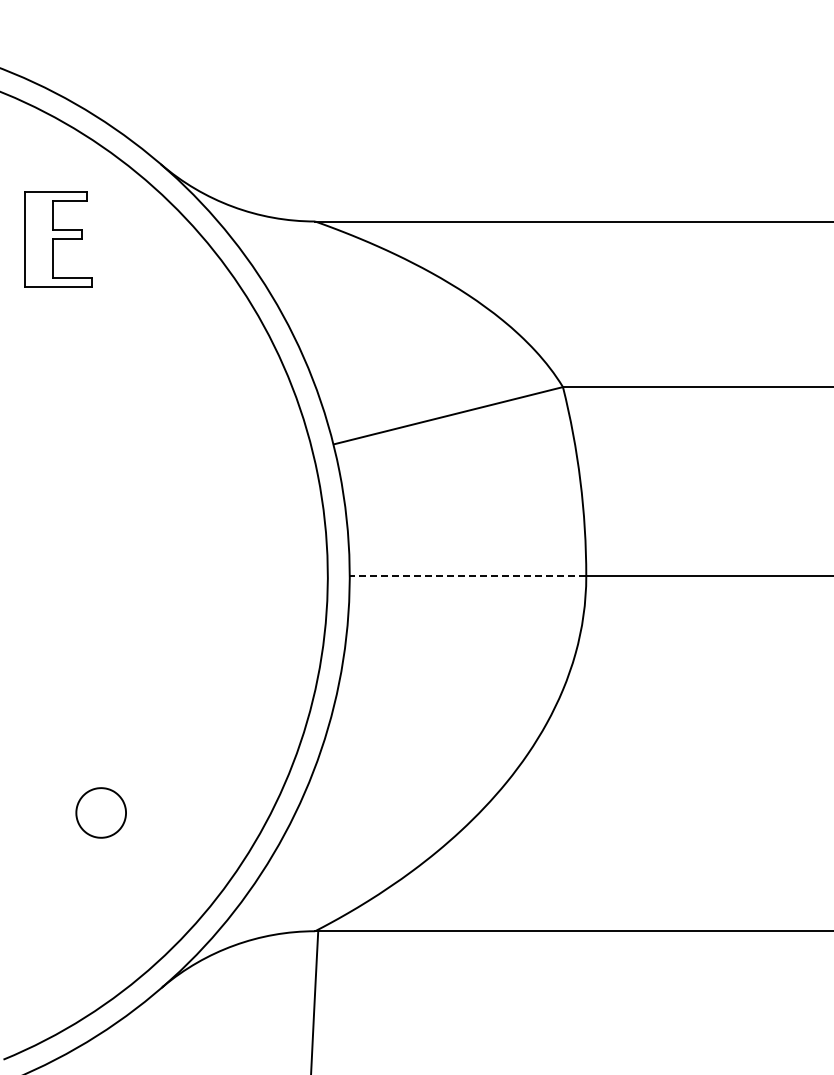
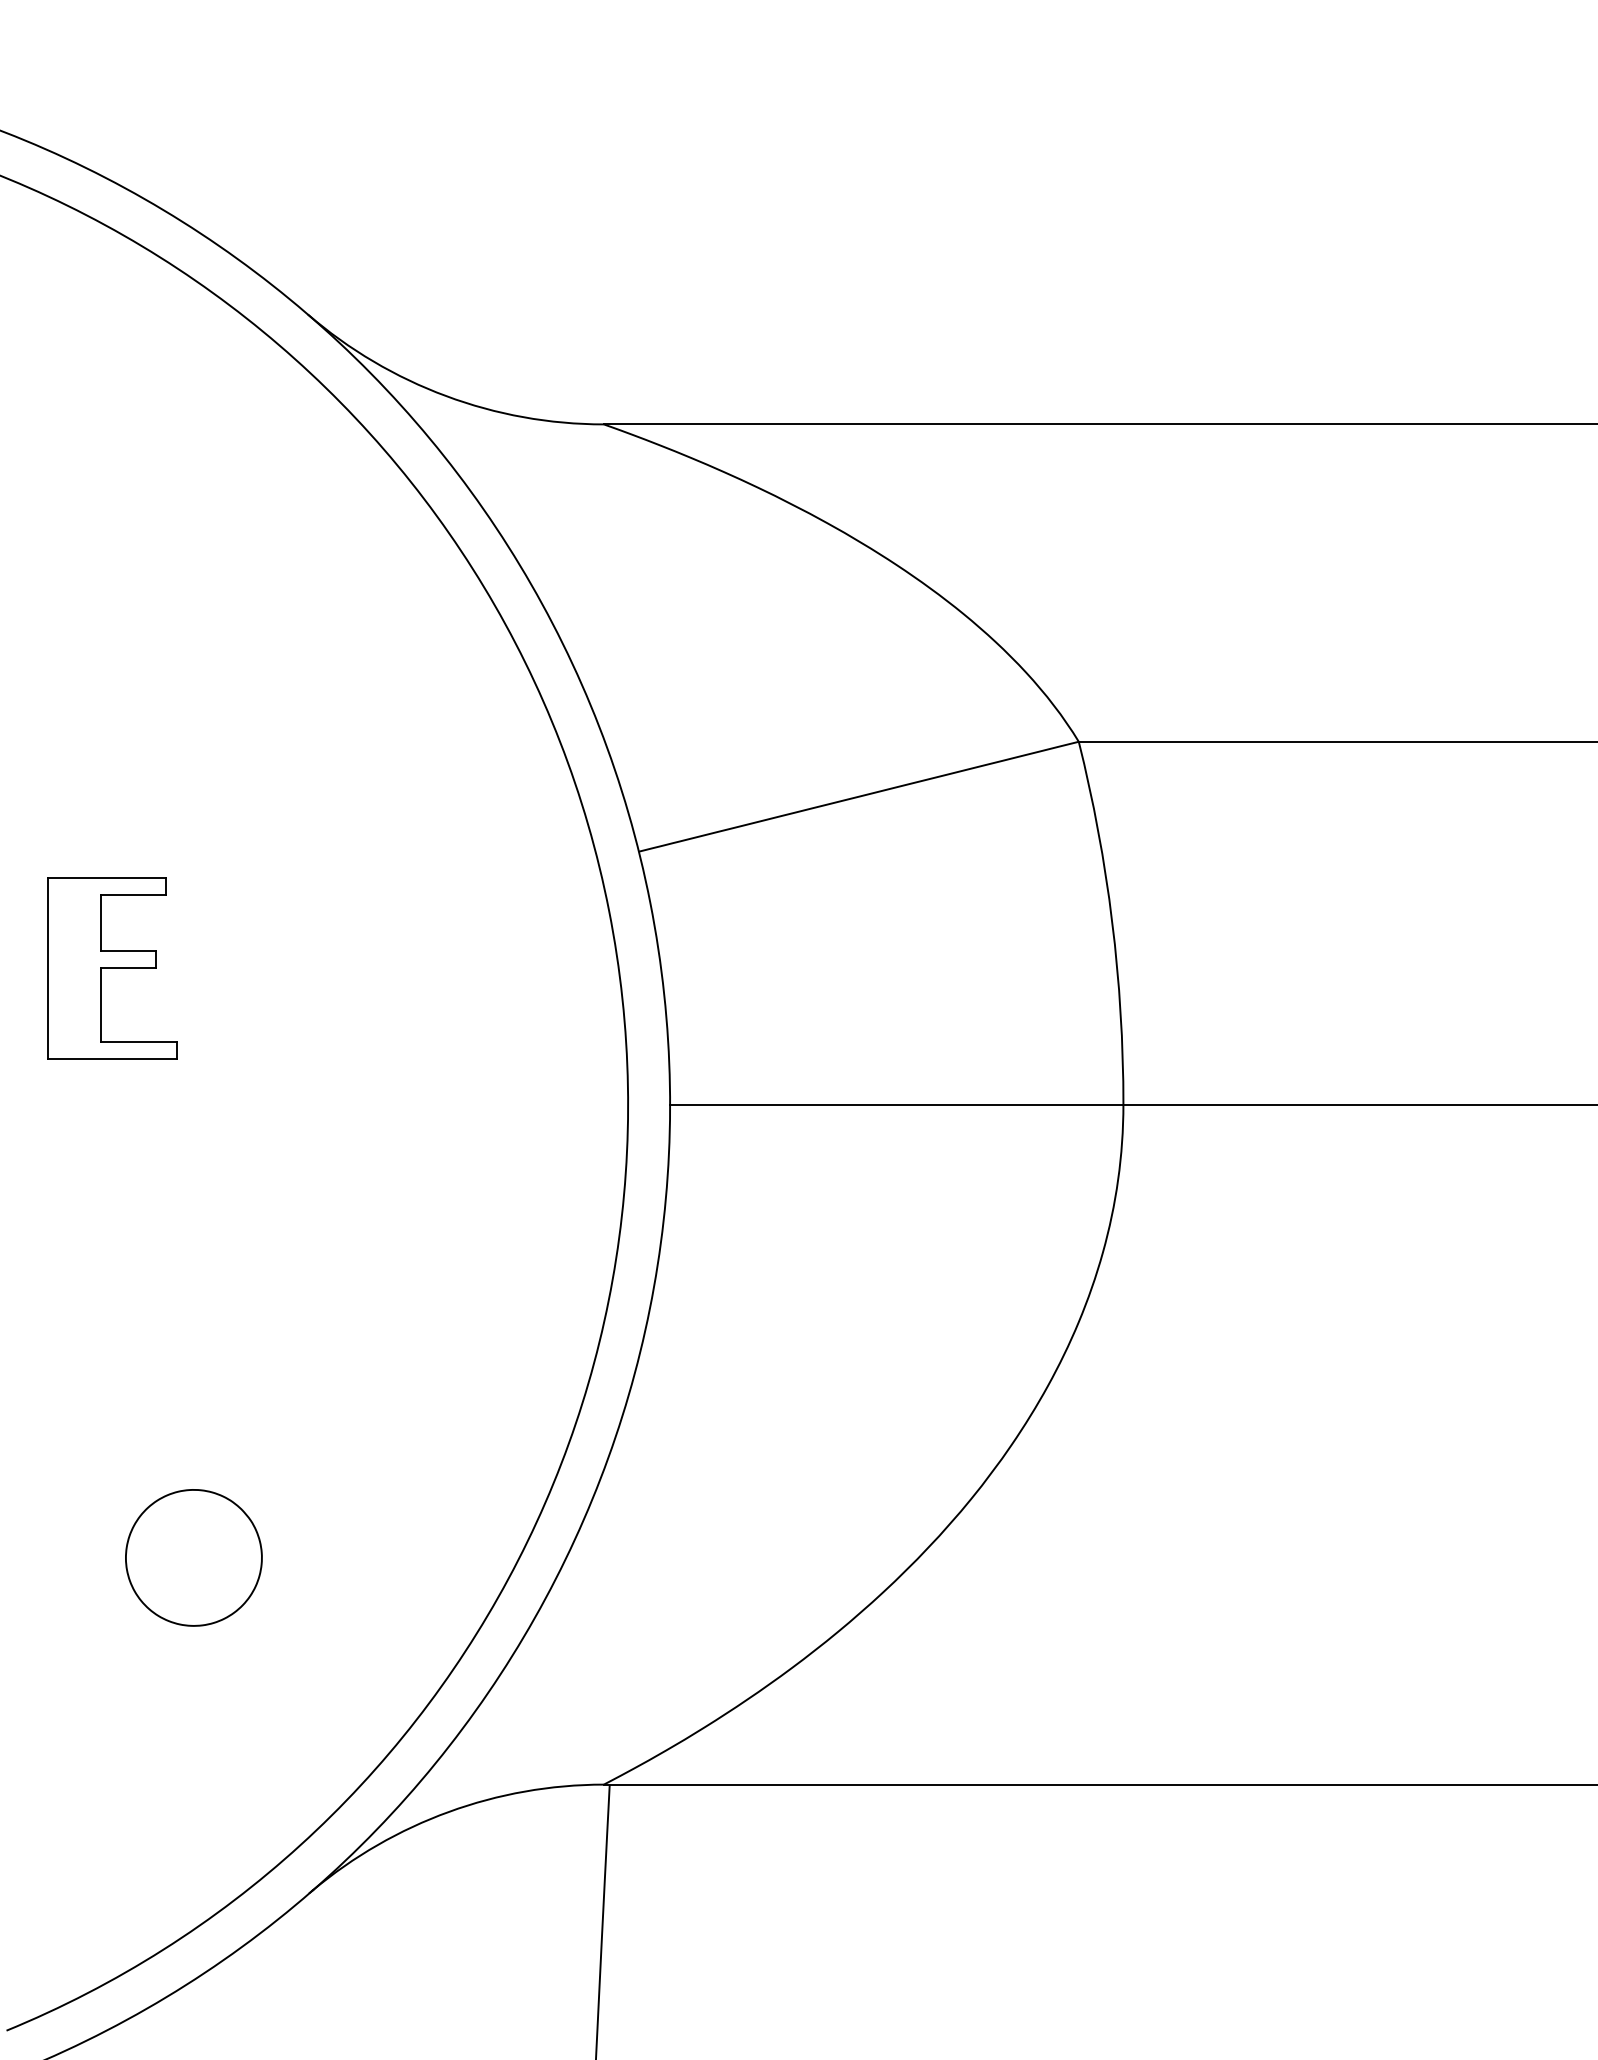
part: (58, 239) -> (111, 968), moved
line: (467, 576) -> (895, 1104), dashed -> solid
part: (100, 812) -> (192, 1557), size x1.43

